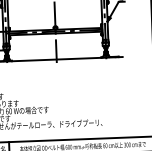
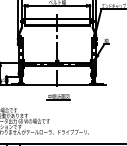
part: (58, 76) -> (58, 97), added

